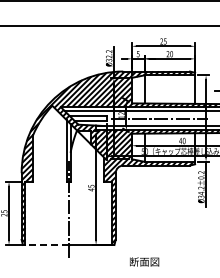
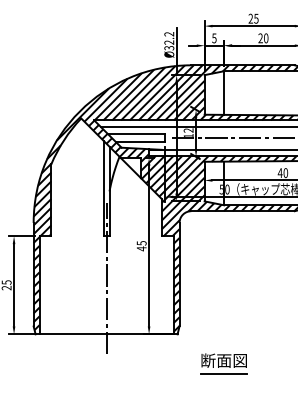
line: (47, 244) -> (73, 333), dashed -> solid
line: (144, 270) -> (224, 373), added

